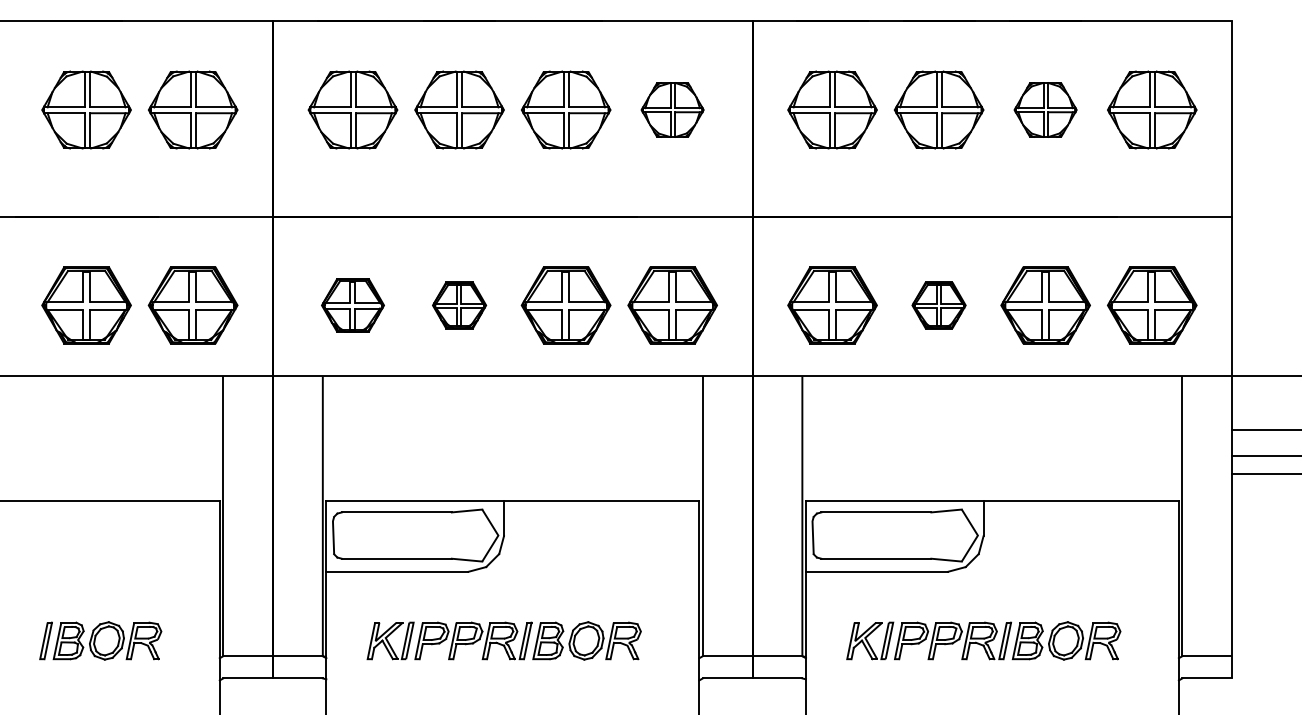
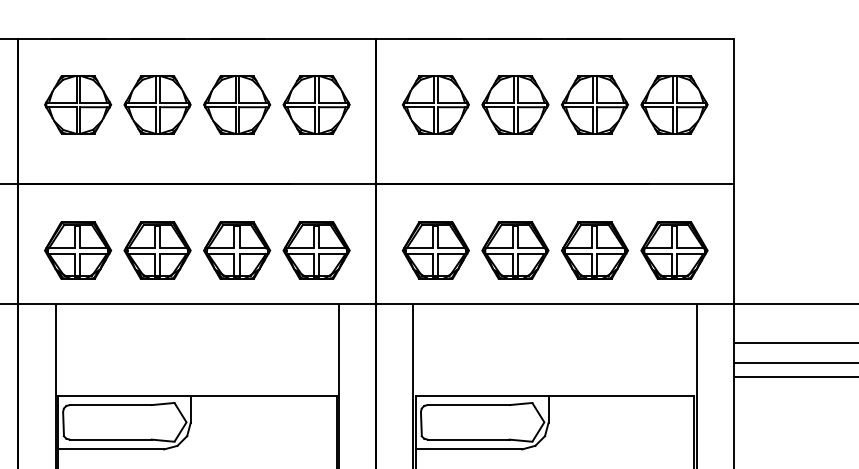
part: (672, 109) -> (316, 104), size x1.43
part: (1045, 109) -> (594, 104), size x1.43
part: (352, 305) -> (77, 250), size x1.43
part: (459, 305) -> (157, 250), size x1.67
part: (938, 305) -> (514, 250), size x1.67

